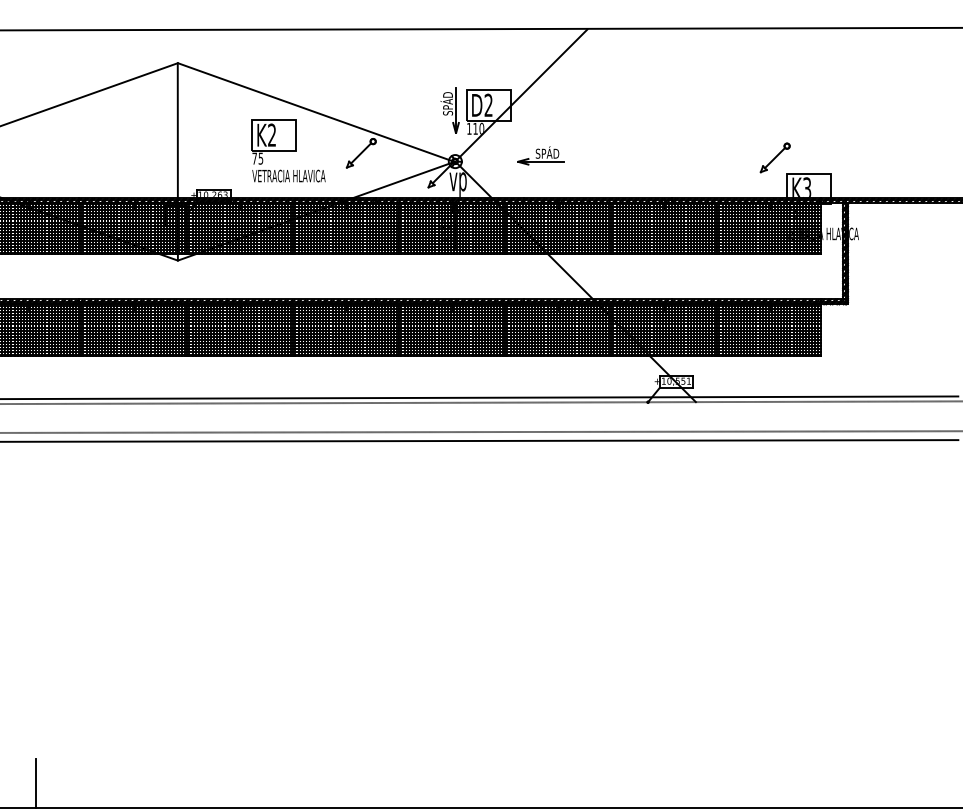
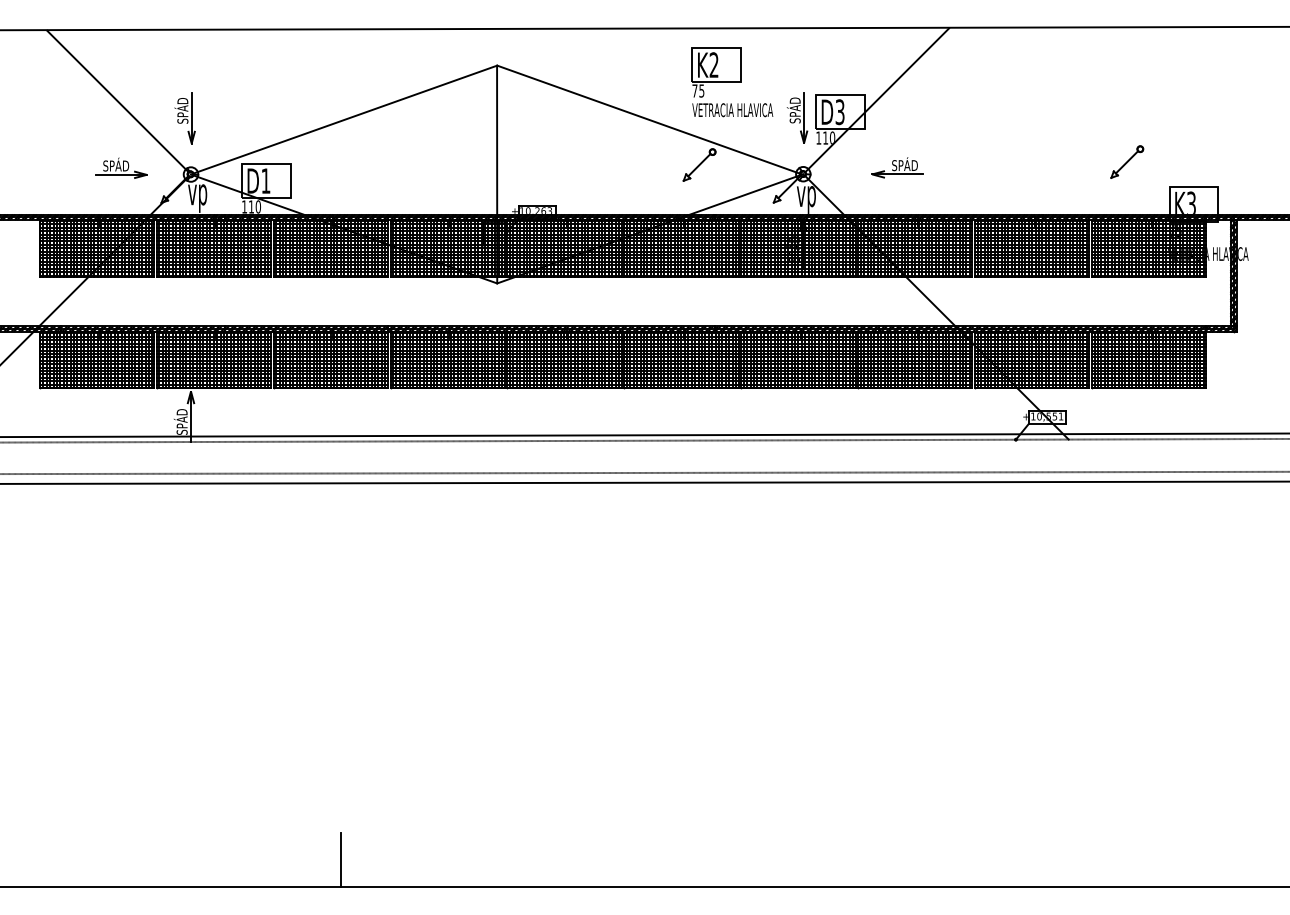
text: (488, 105) -> (839, 112), D2 -> D3
part: (288, 150) -> (732, 82), moved
part: (775, 157) -> (1127, 161), moved

